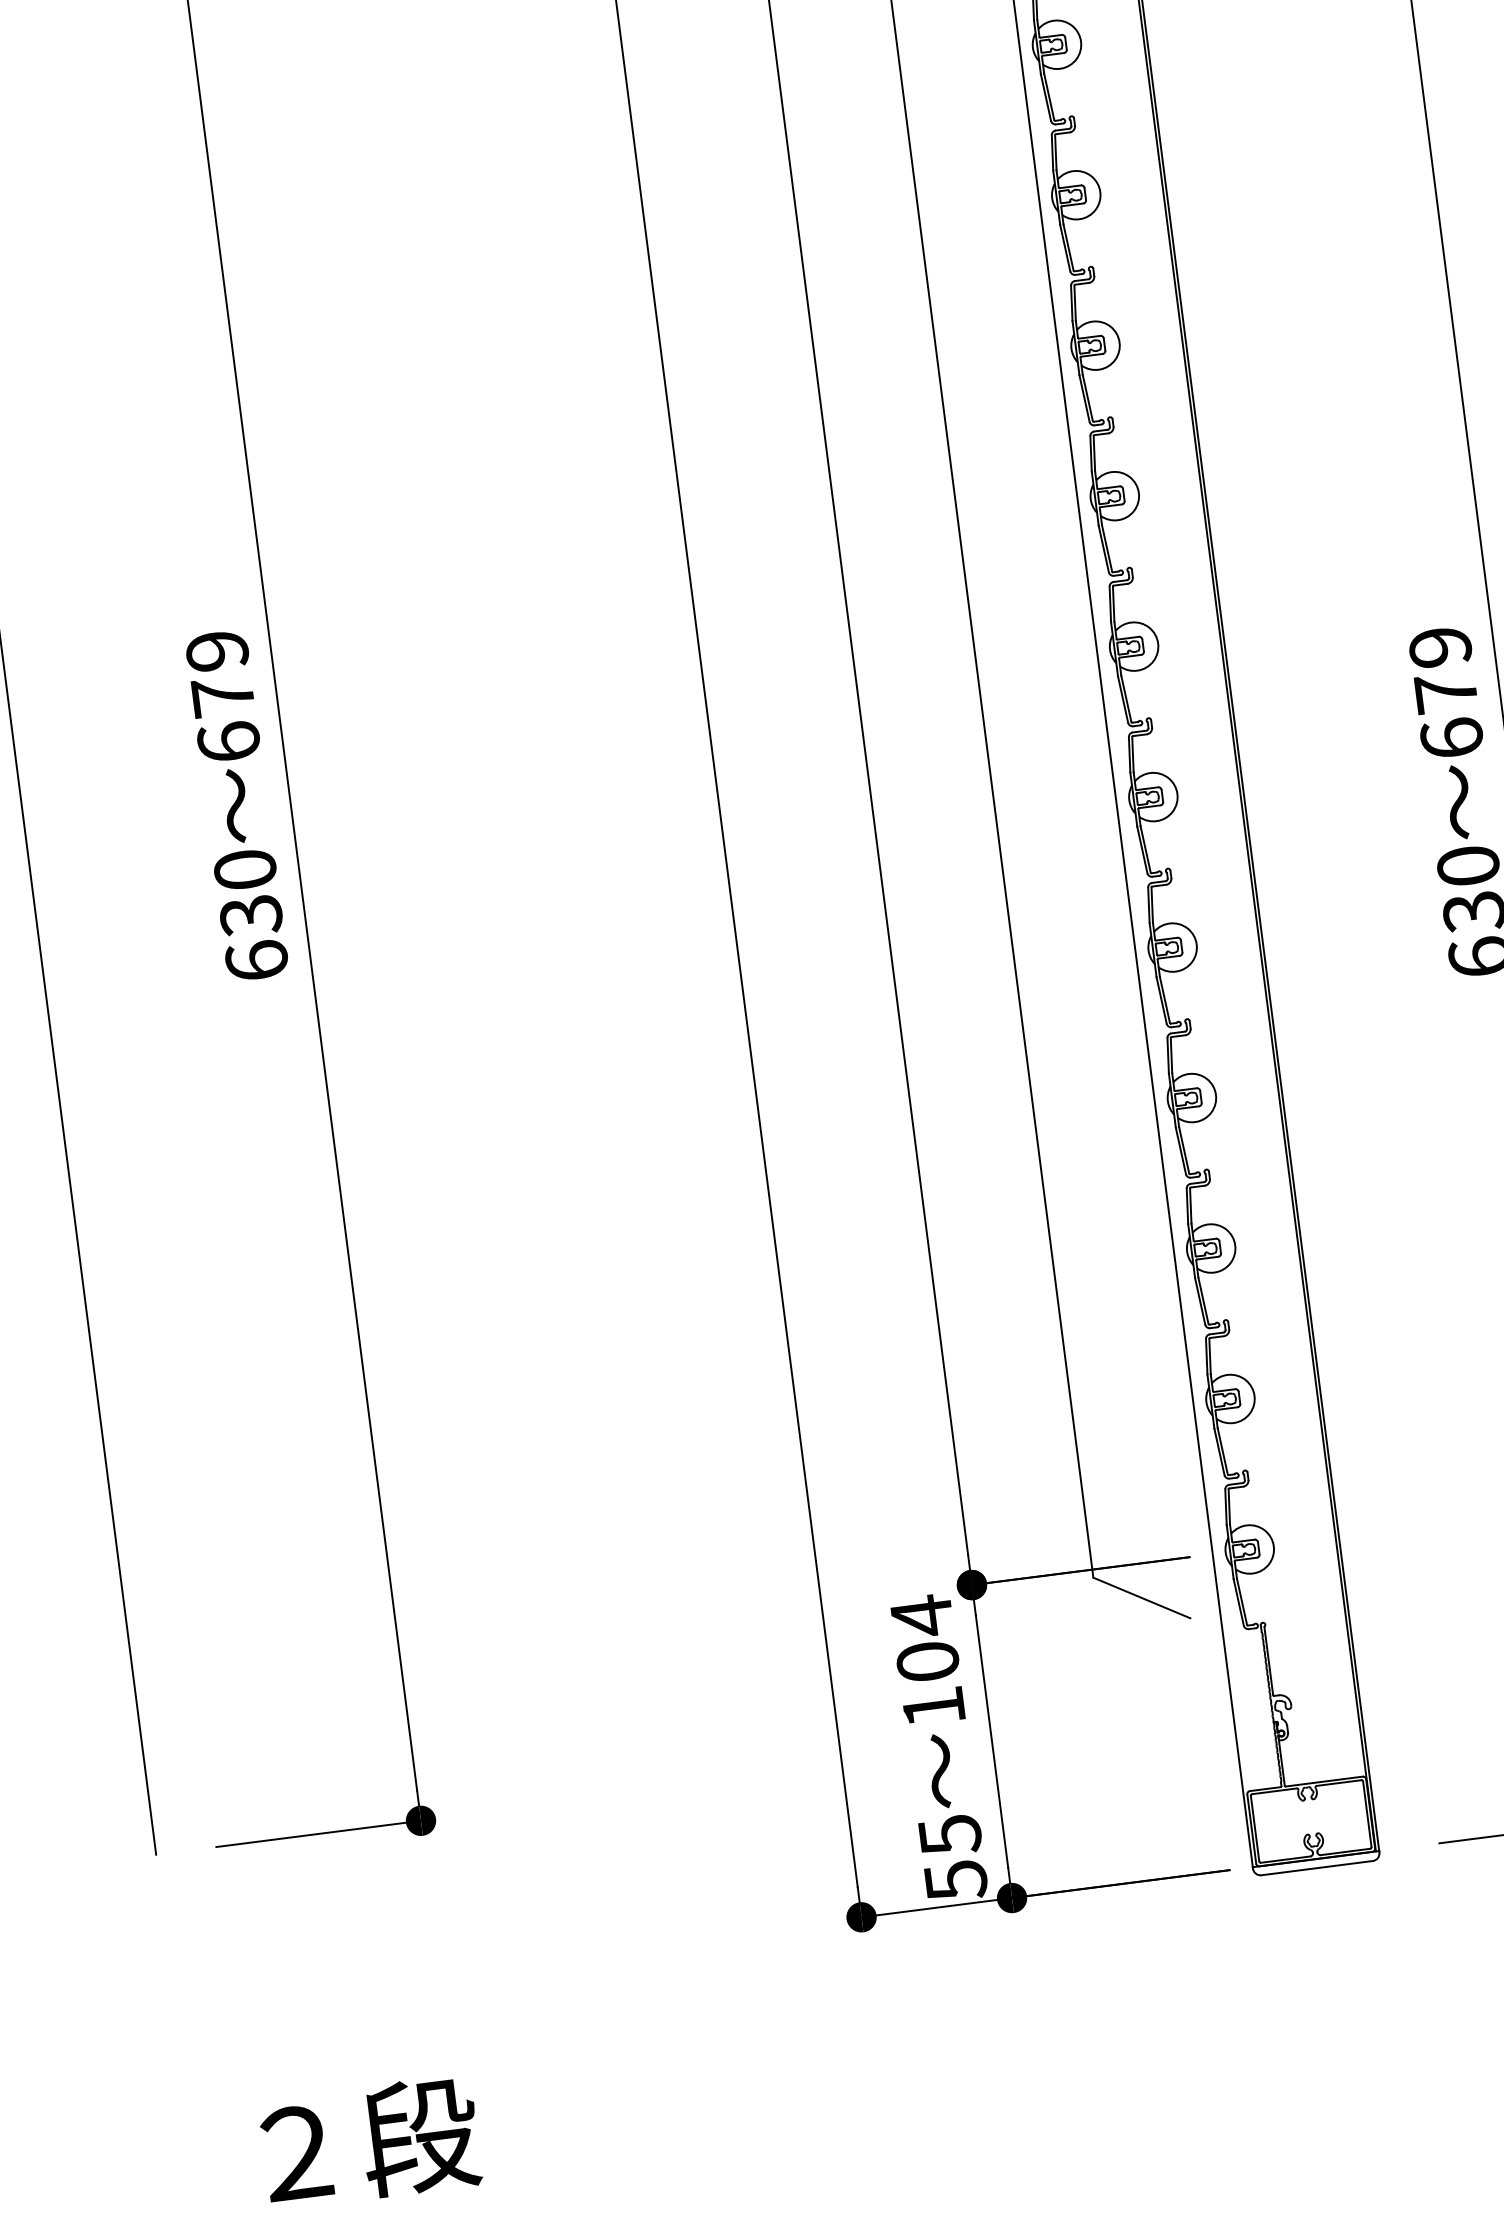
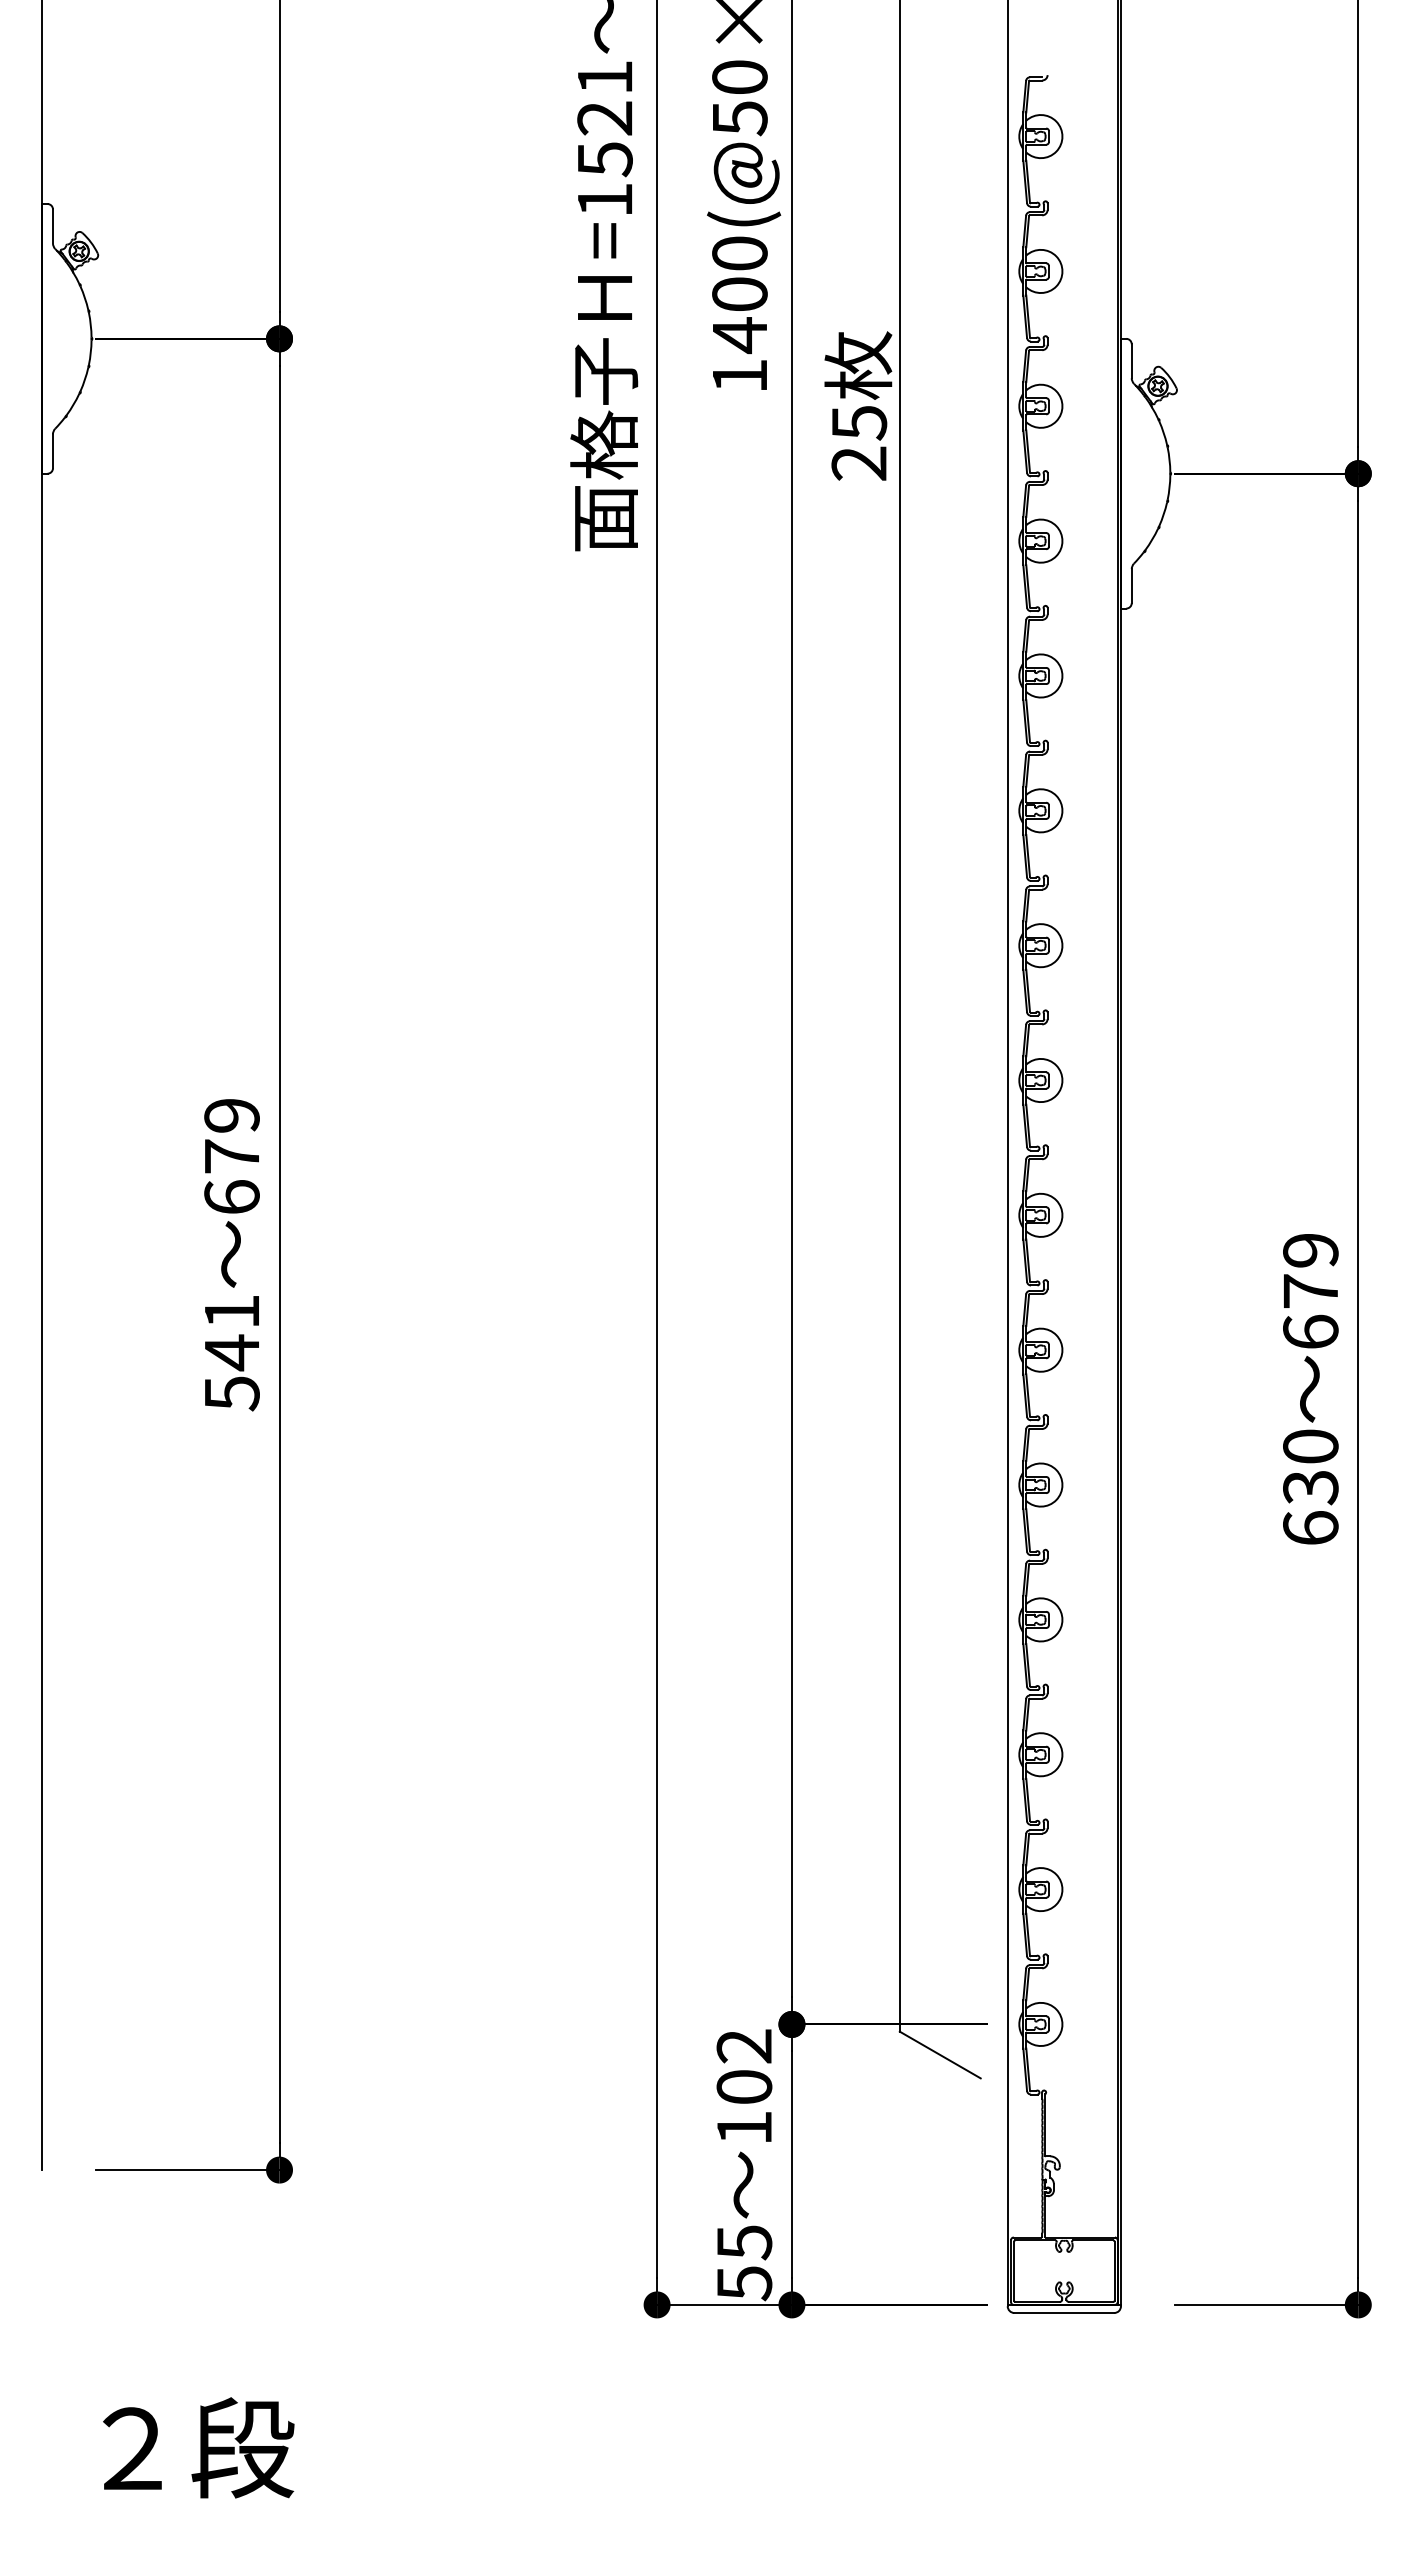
text: (250, 915) -> (231, 1352), 630 -> 541
text: (921, 1616) -> (743, 2046), 104 -> 102

